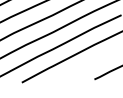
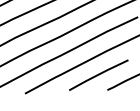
line: (86, 66) -> (98, 75), added

